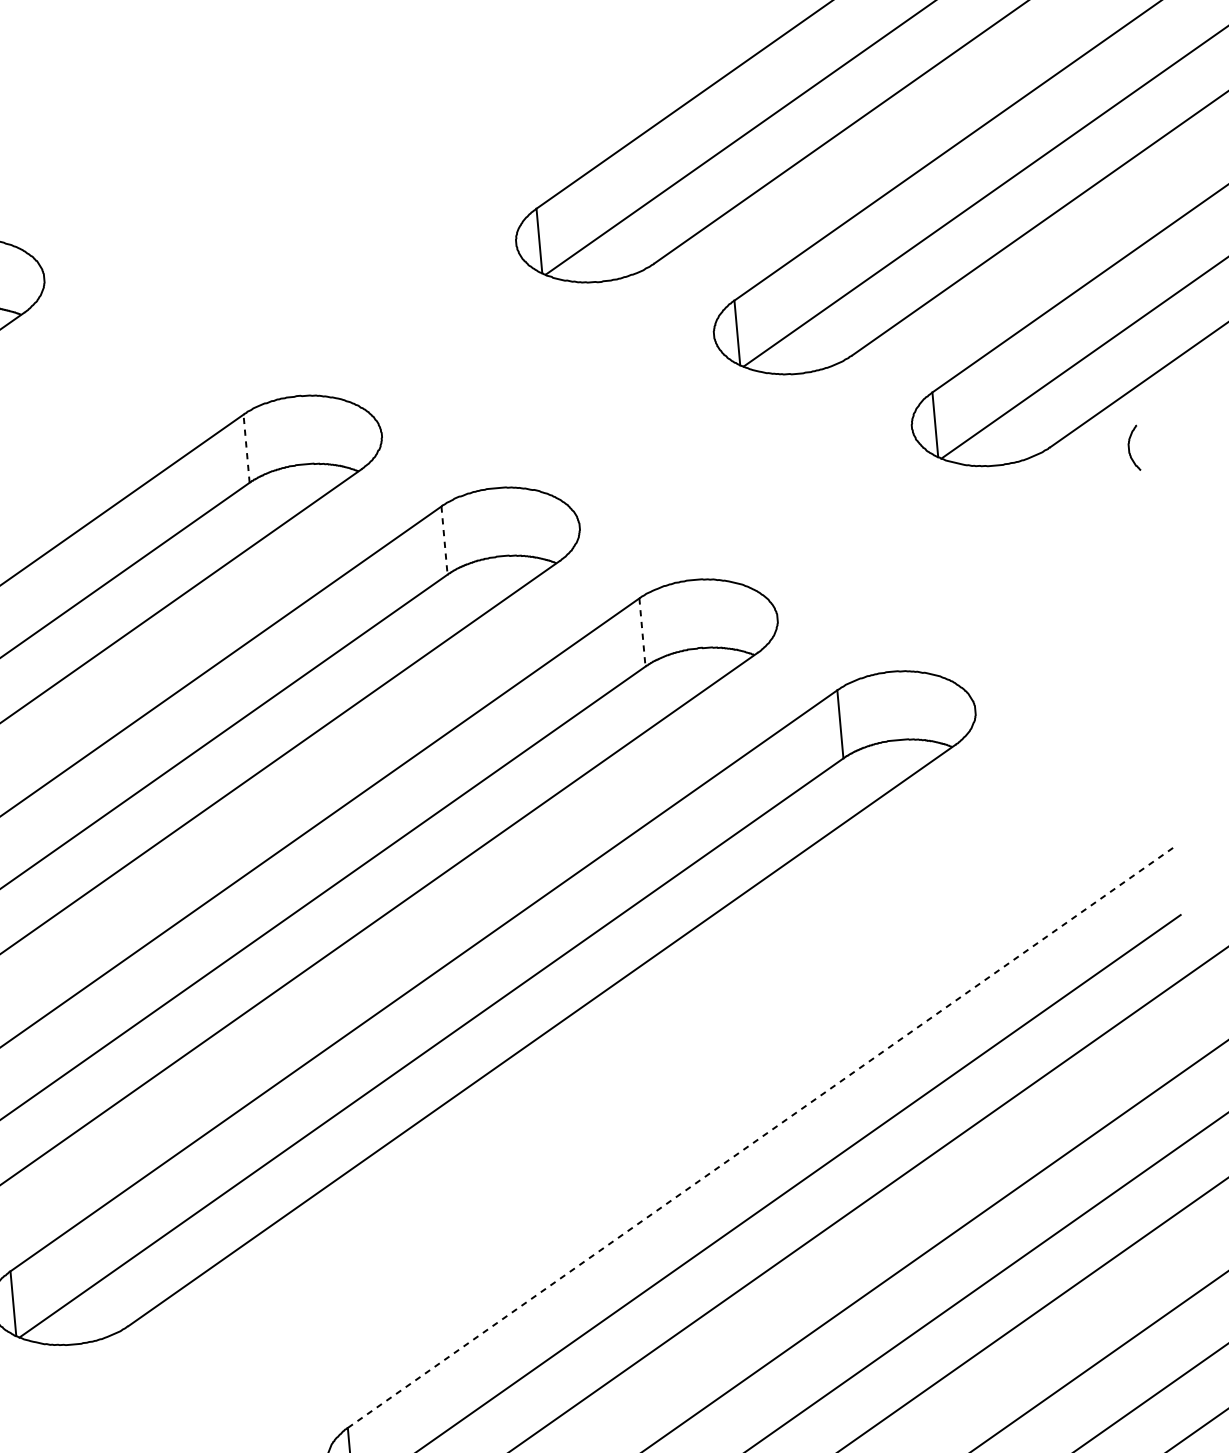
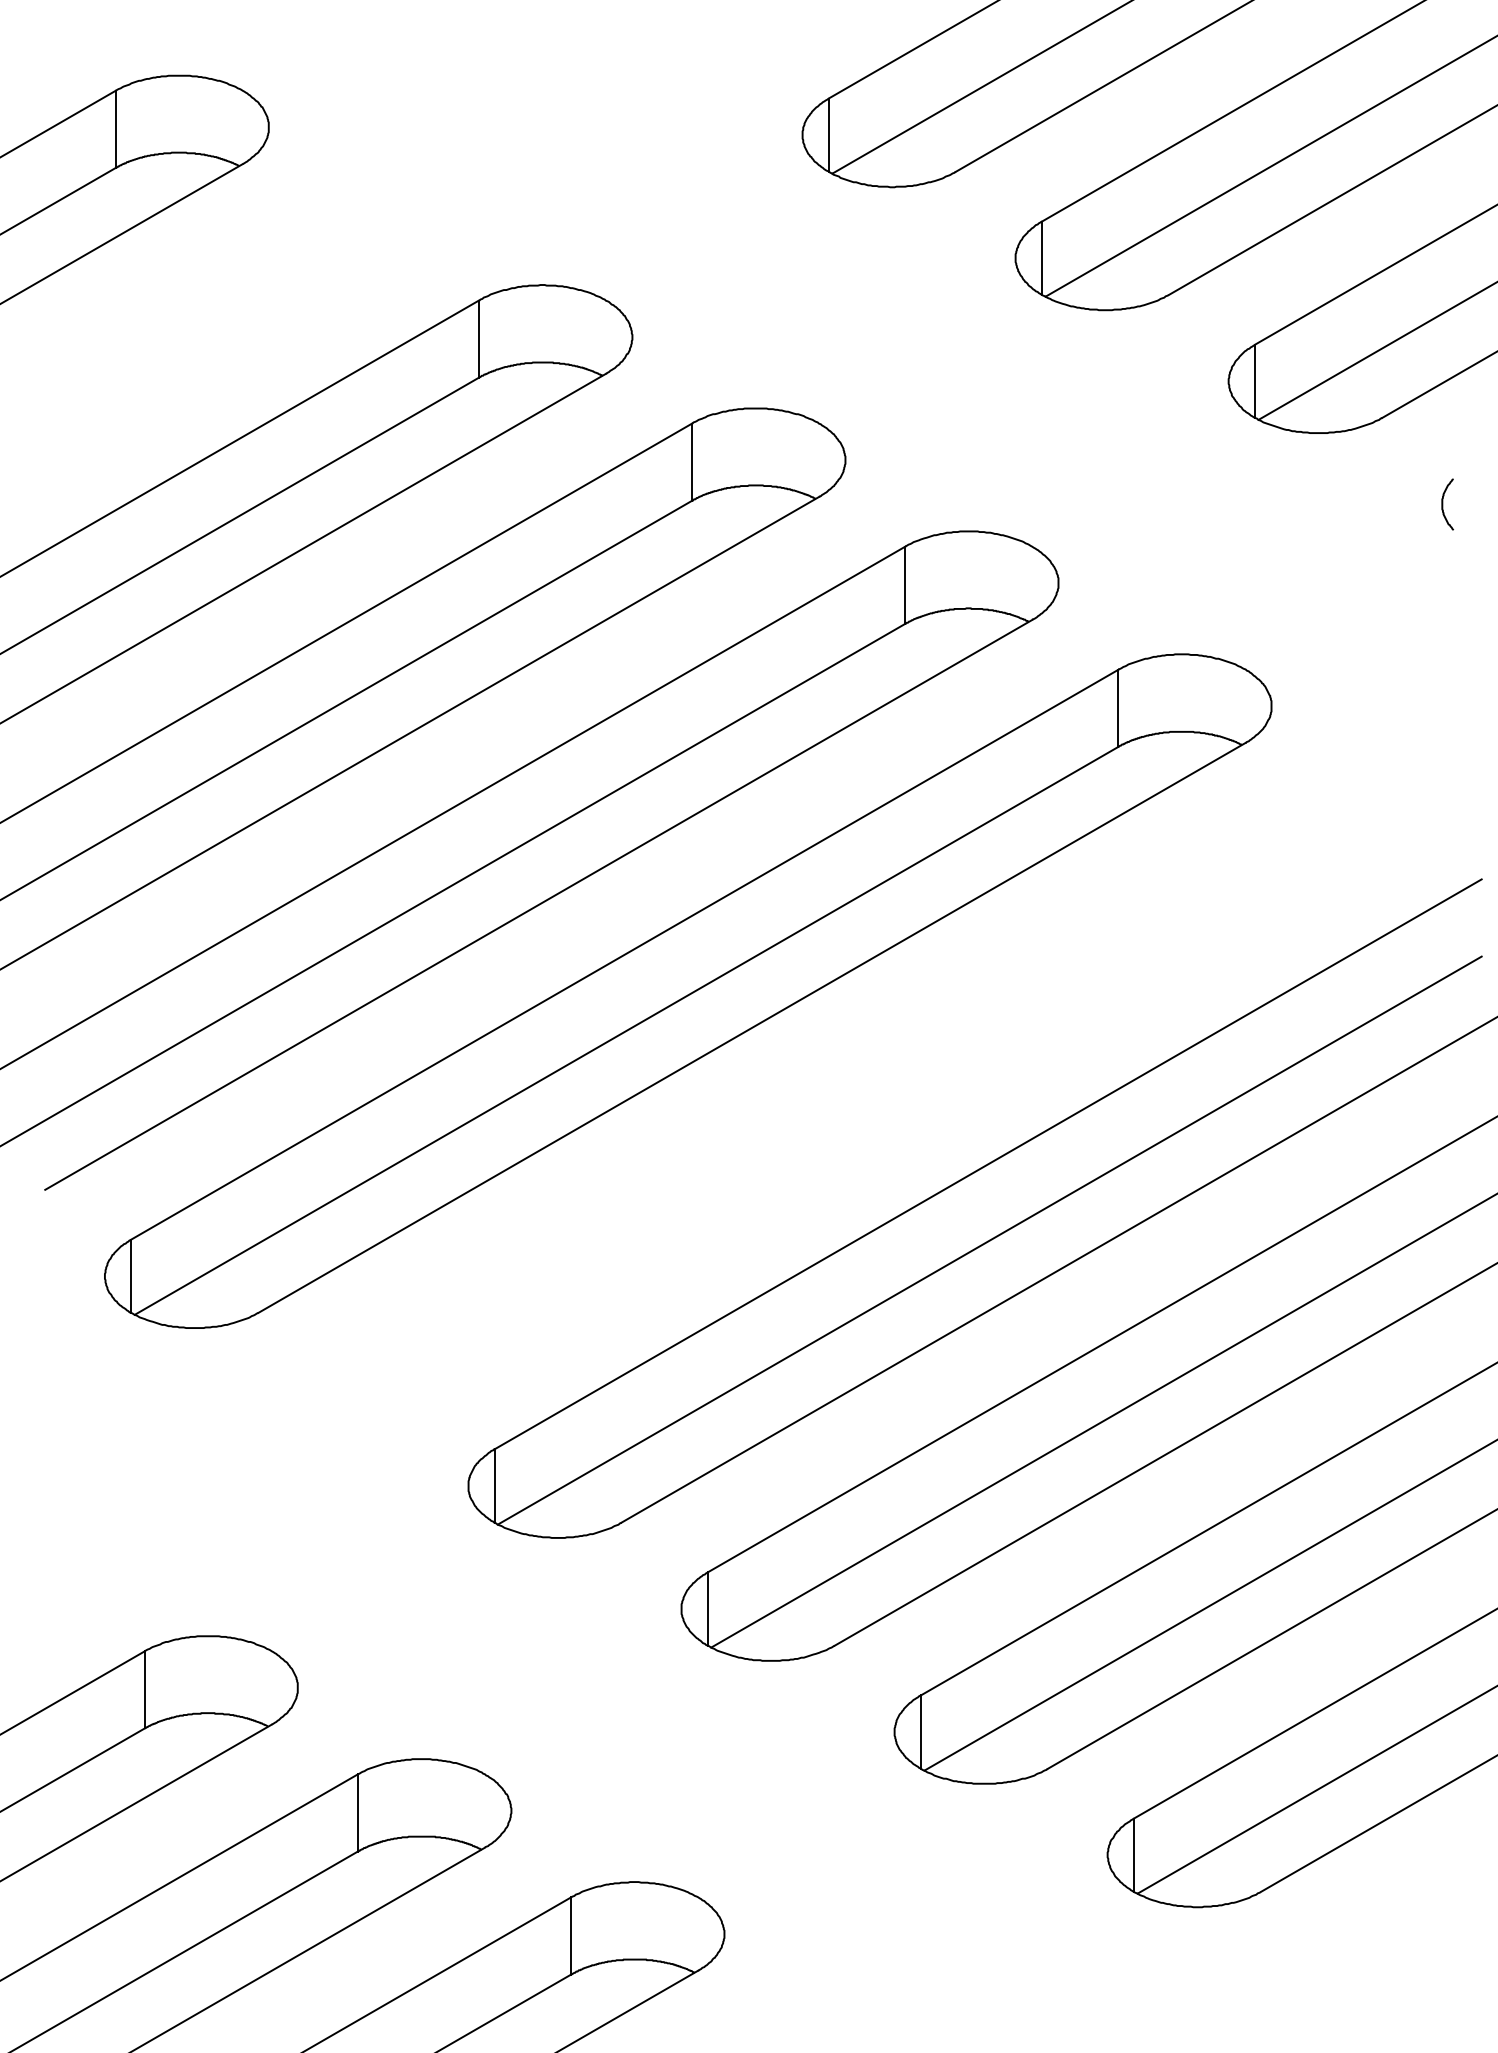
curve: (1130, 448) -> (1443, 504), moved
line: (247, 449) -> (479, 339), dashed -> solid
line: (444, 540) -> (692, 462), dashed -> solid
line: (642, 632) -> (905, 585), dashed -> solid
line: (761, 1137) -> (988, 1164), dashed -> solid

